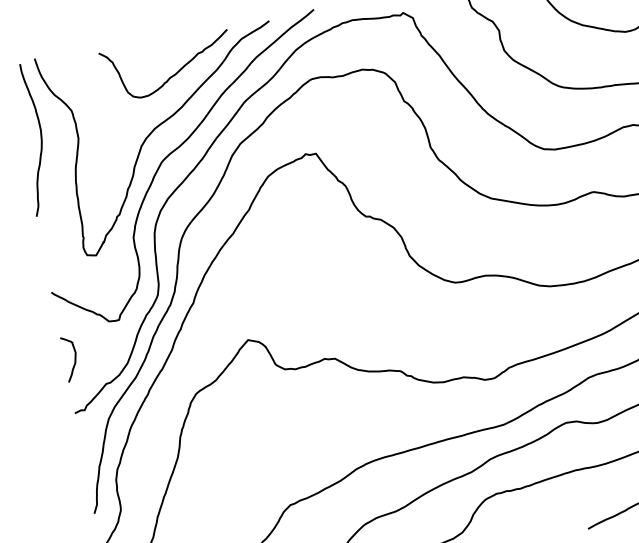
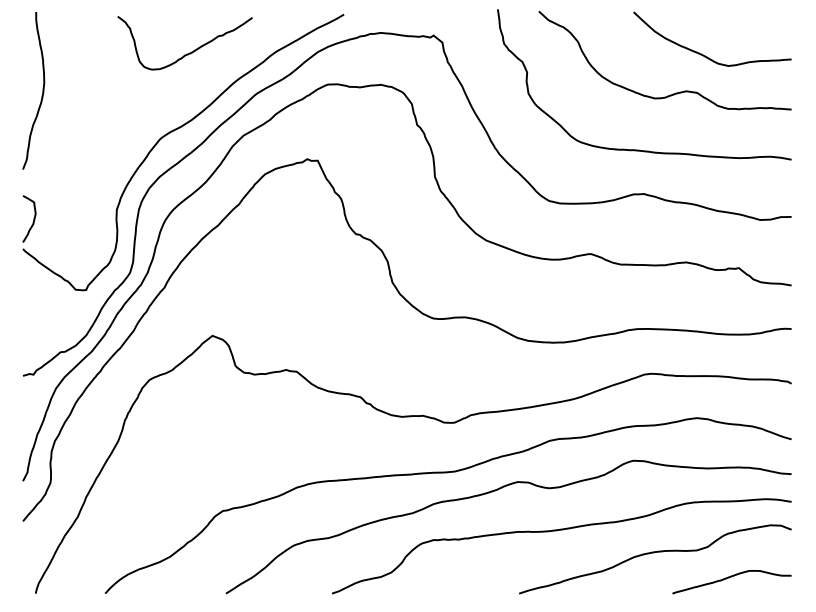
curve: (163, 123) -> (169, 100), removed
curve: (74, 357) -> (33, 218), moved

